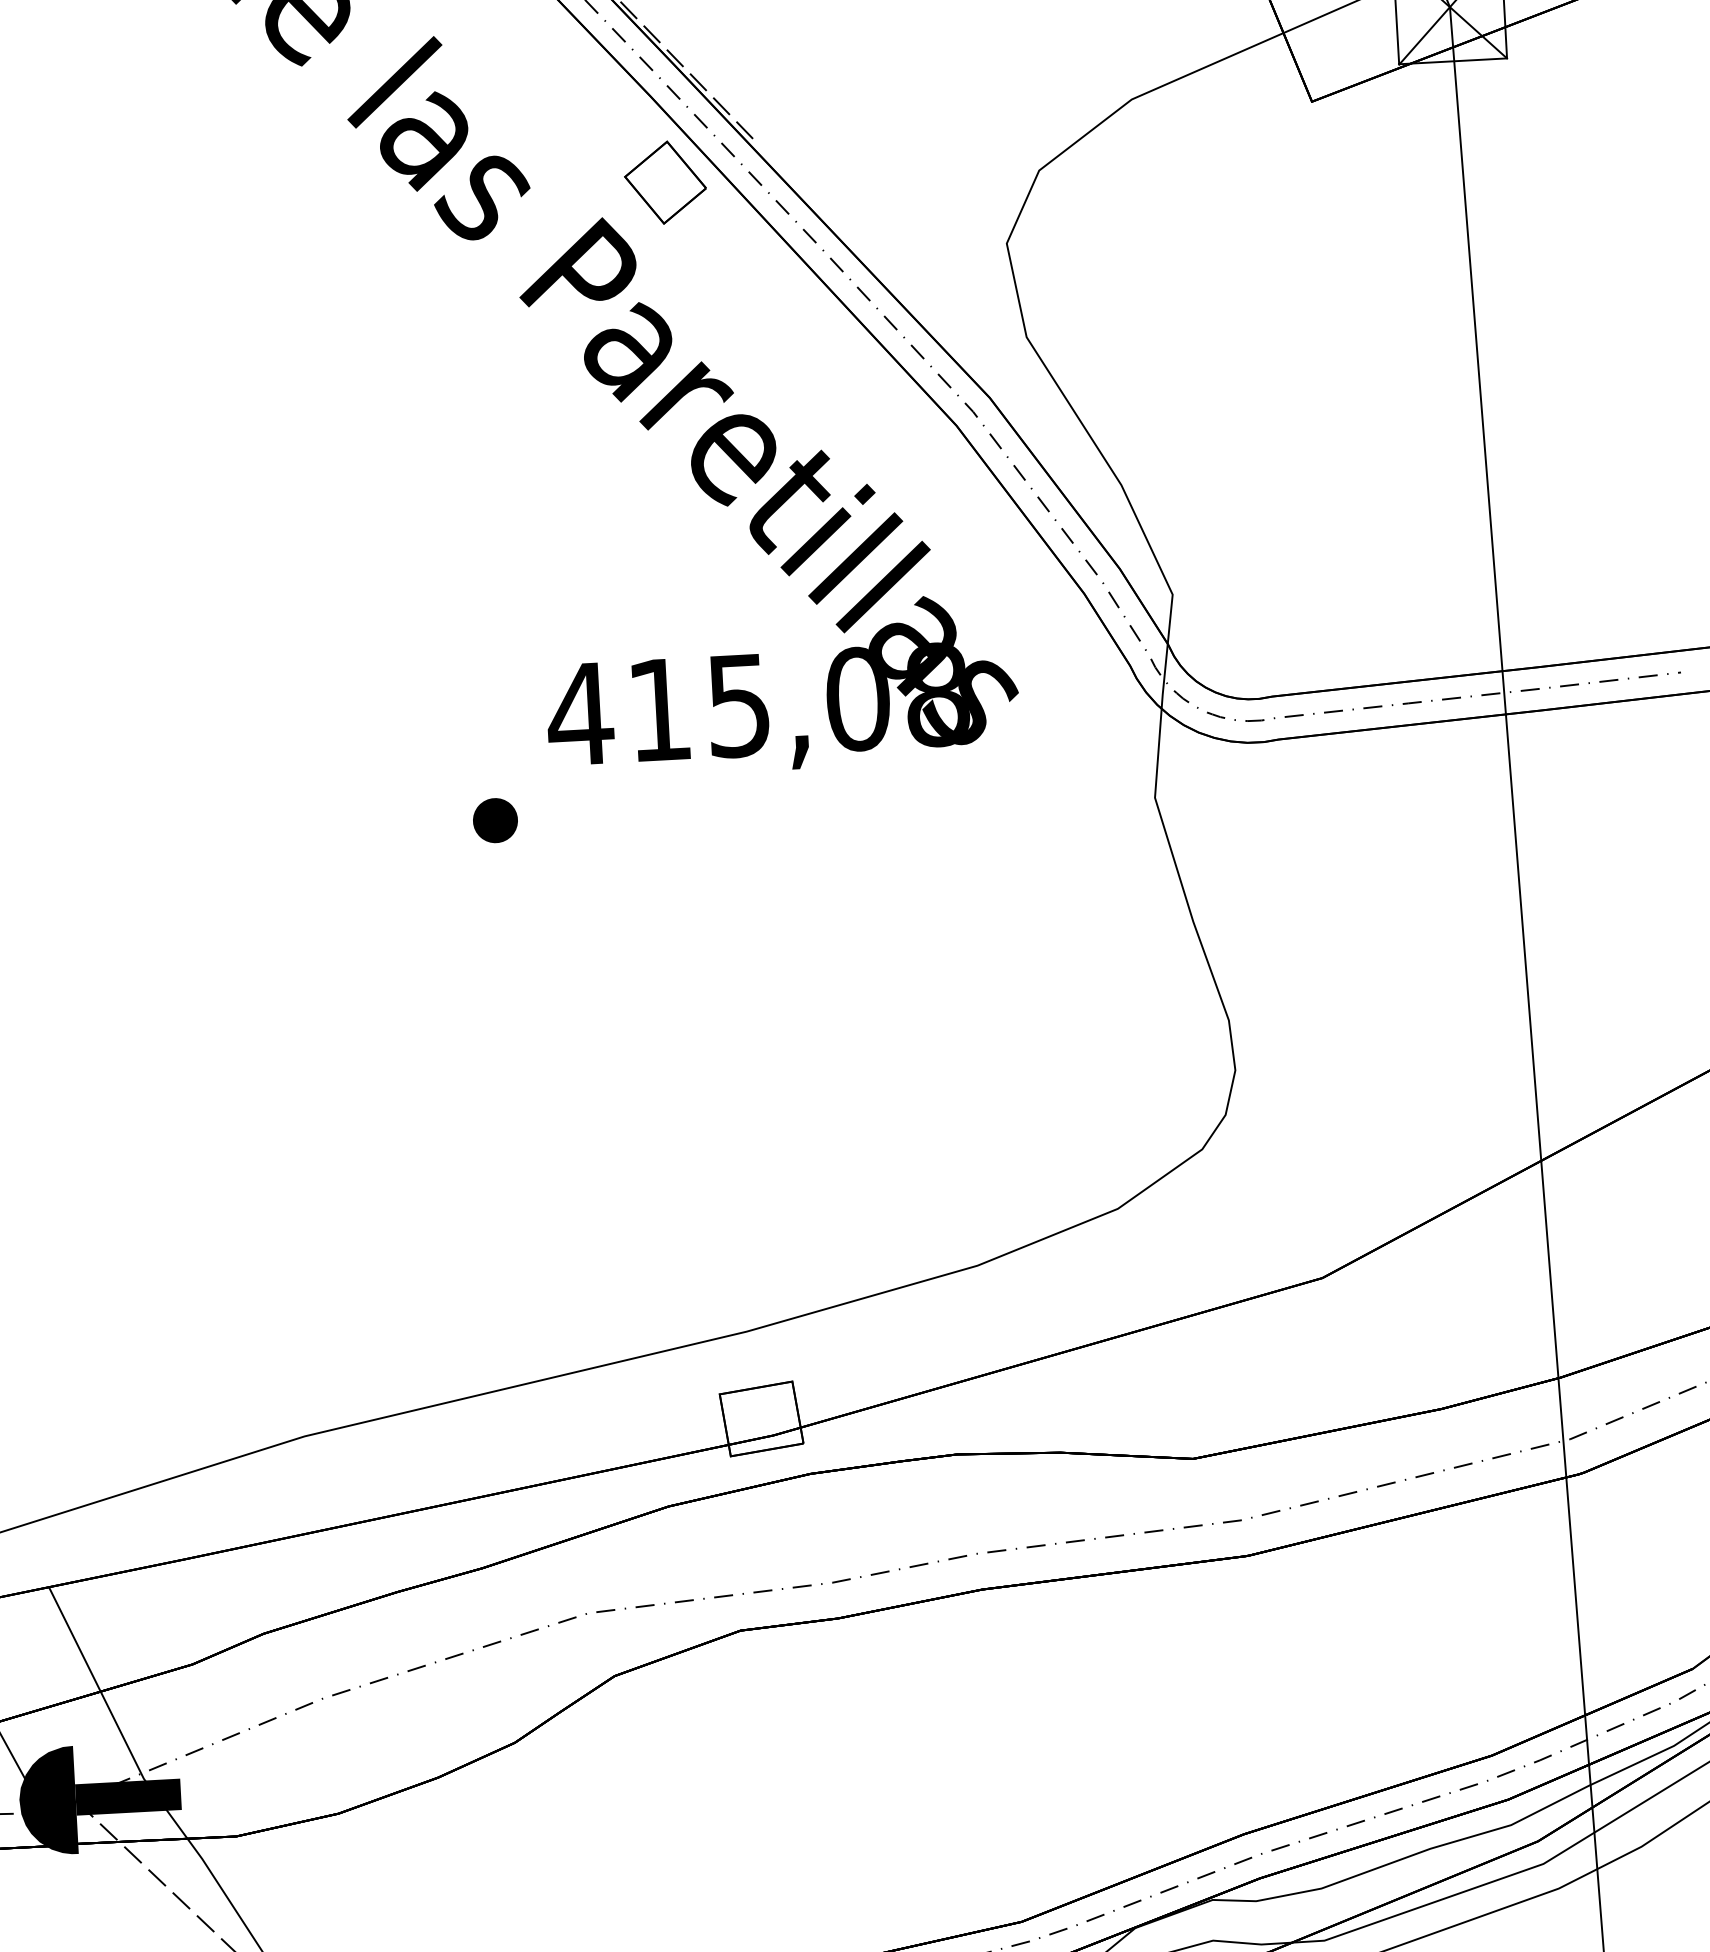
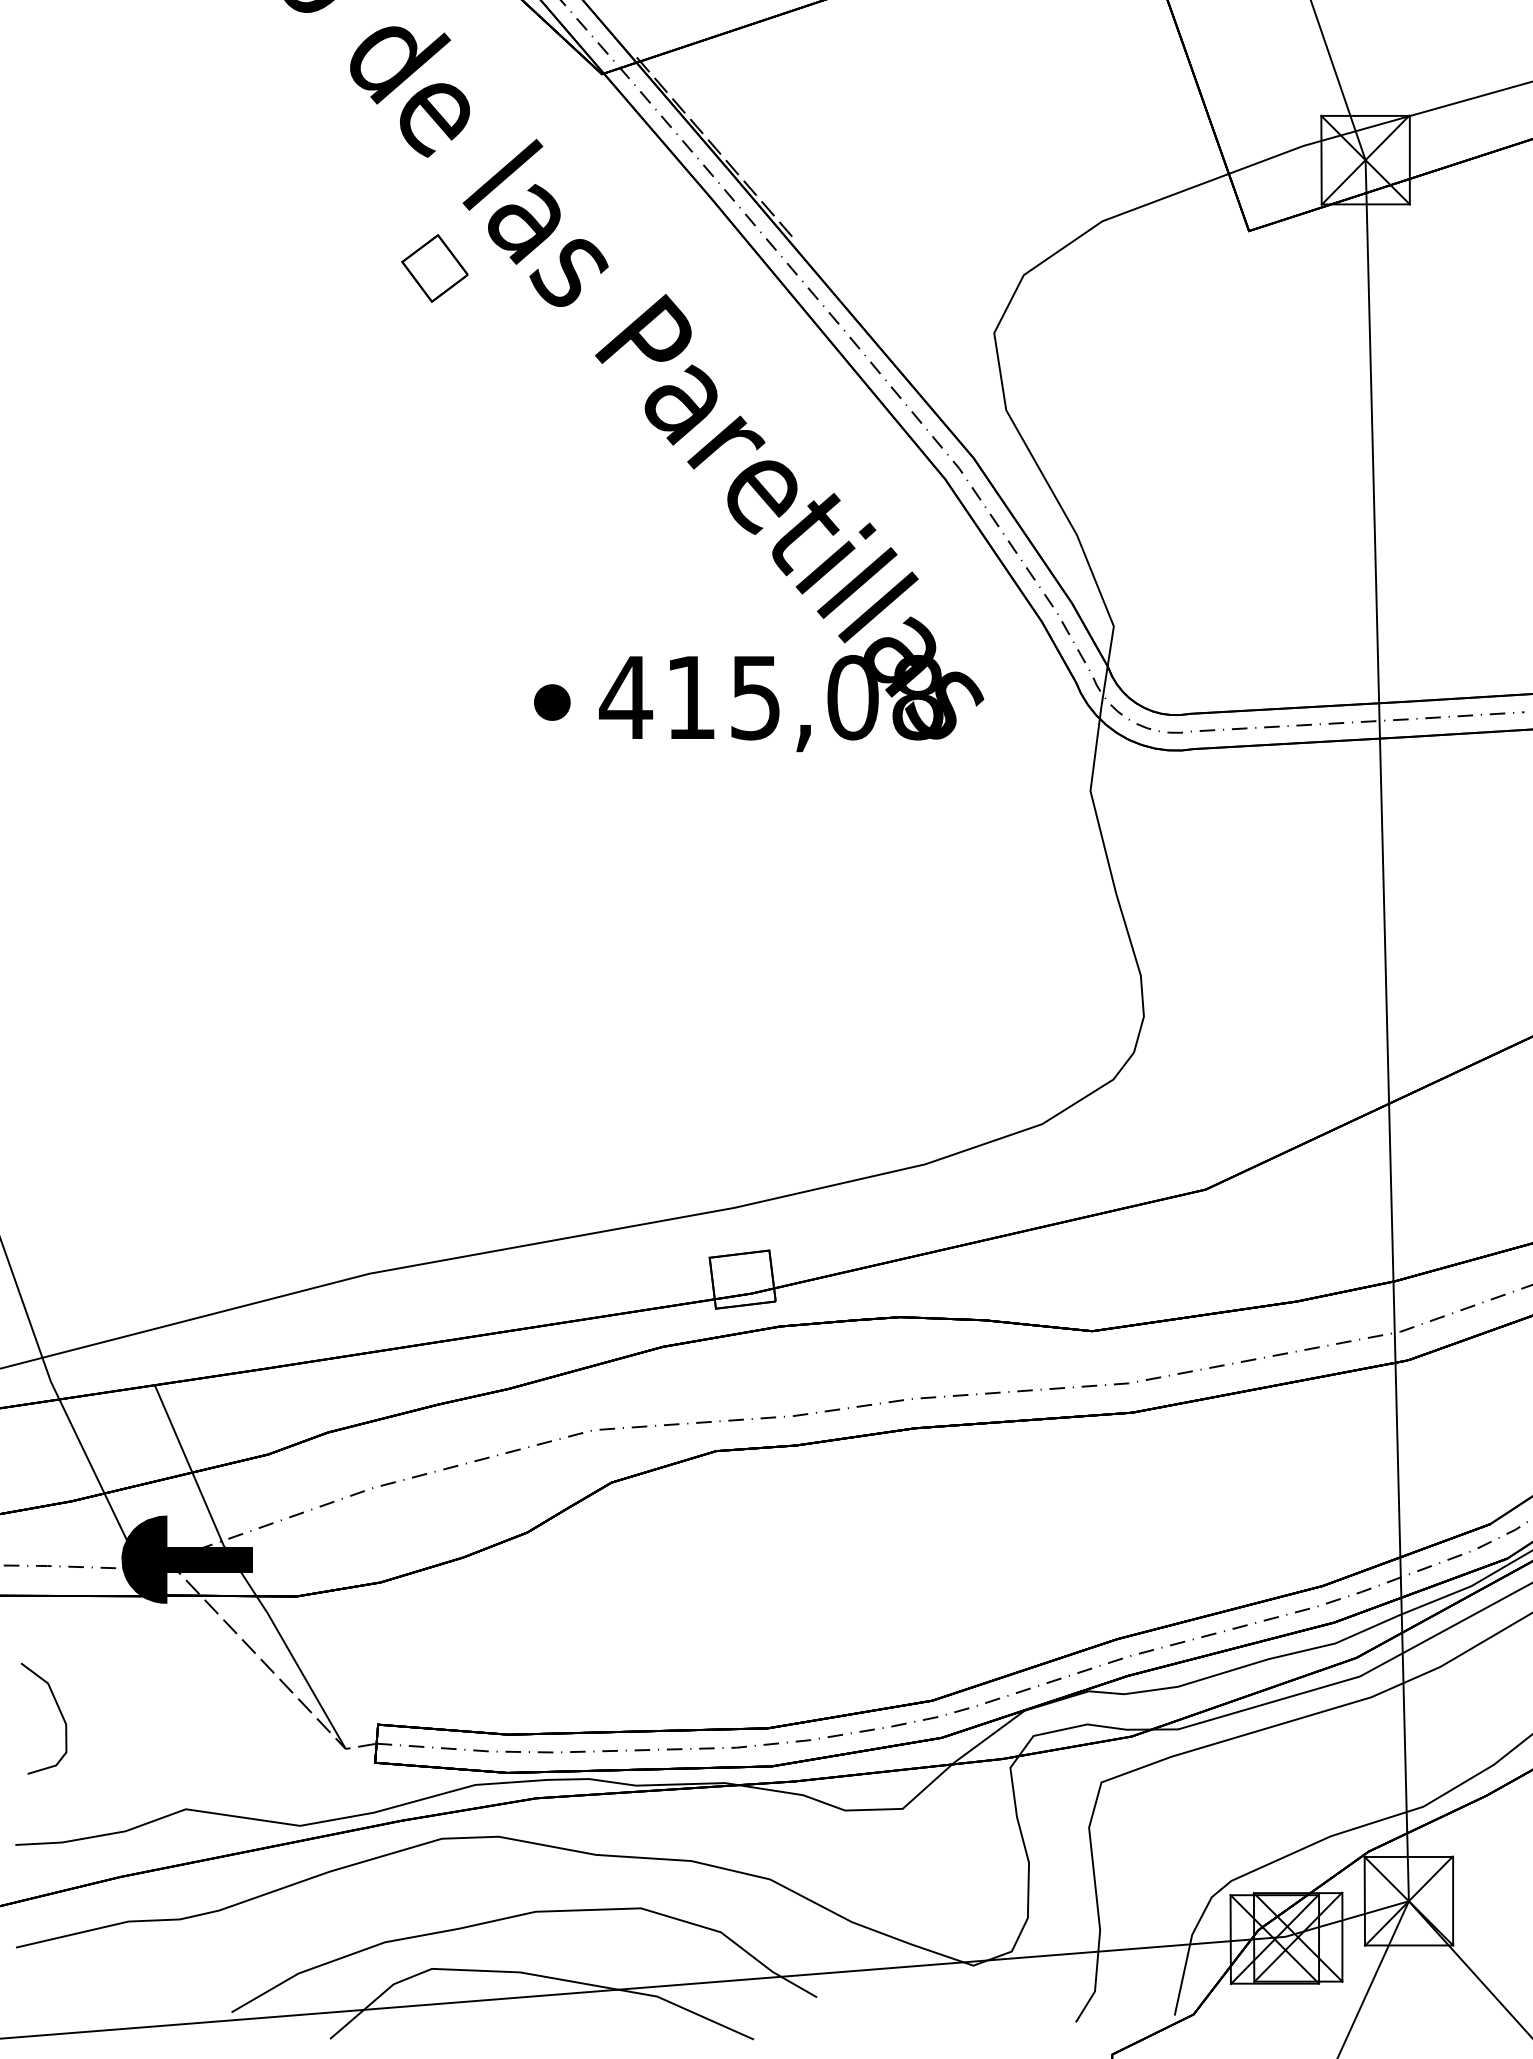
part: (664, 182) -> (434, 268), moved
part: (495, 820) -> (552, 702), moved

